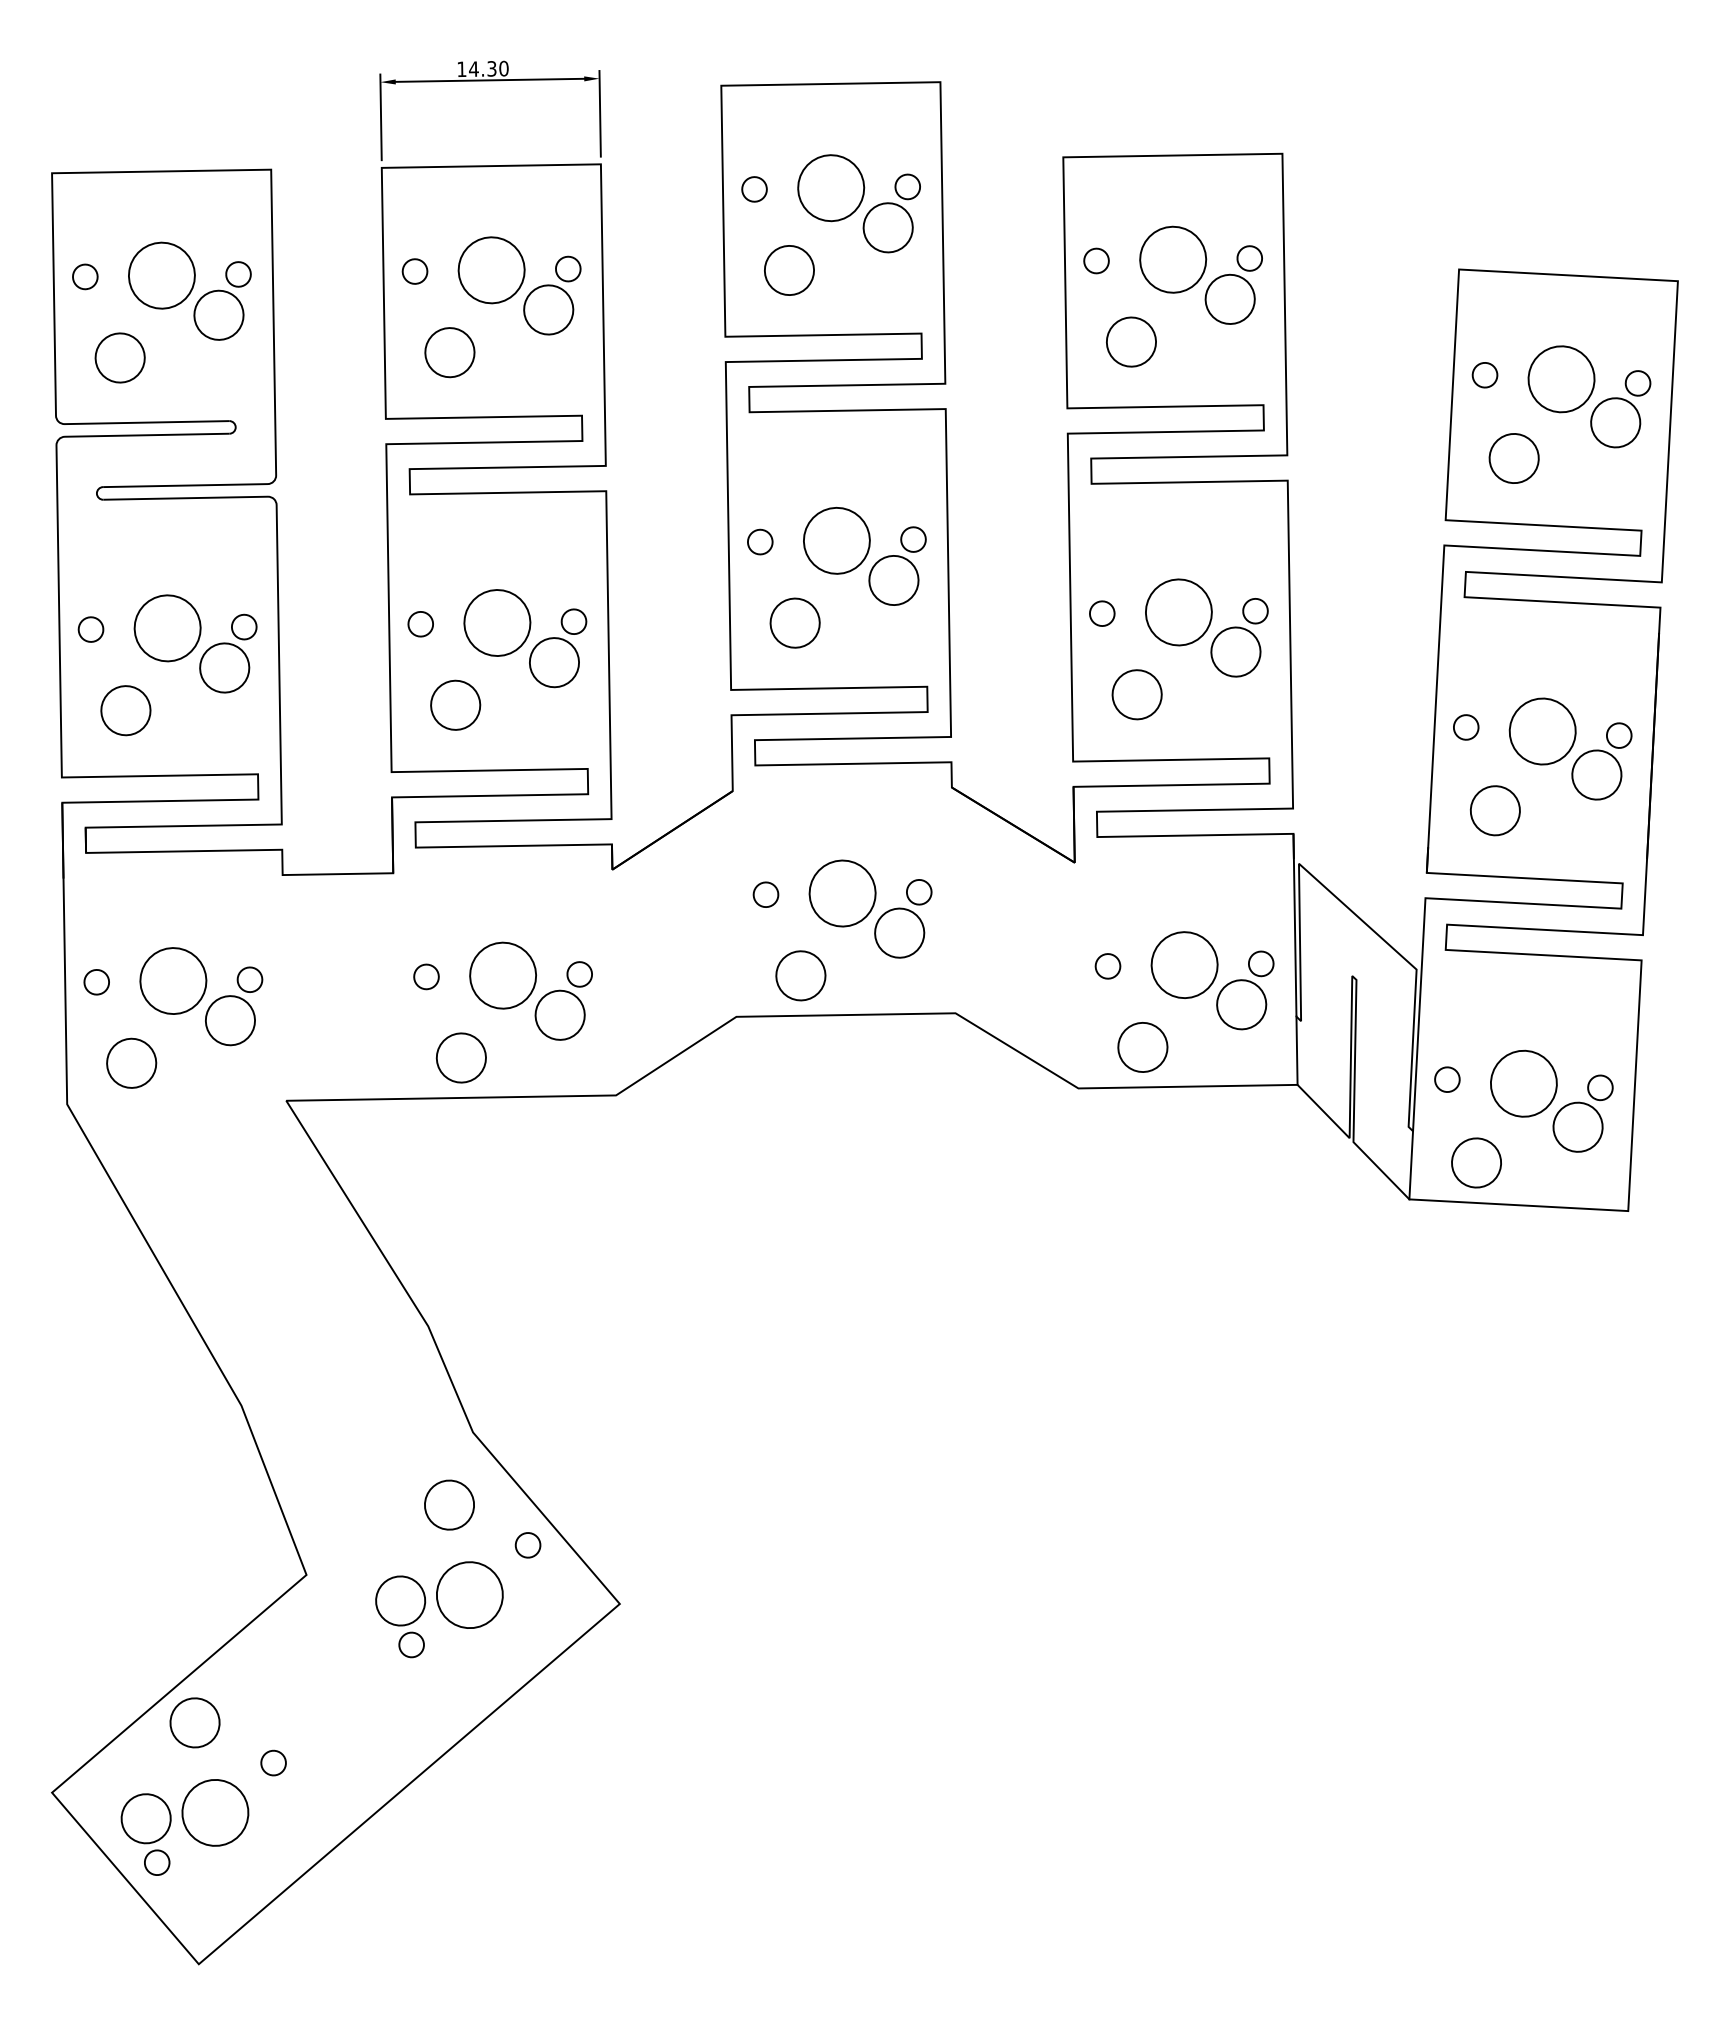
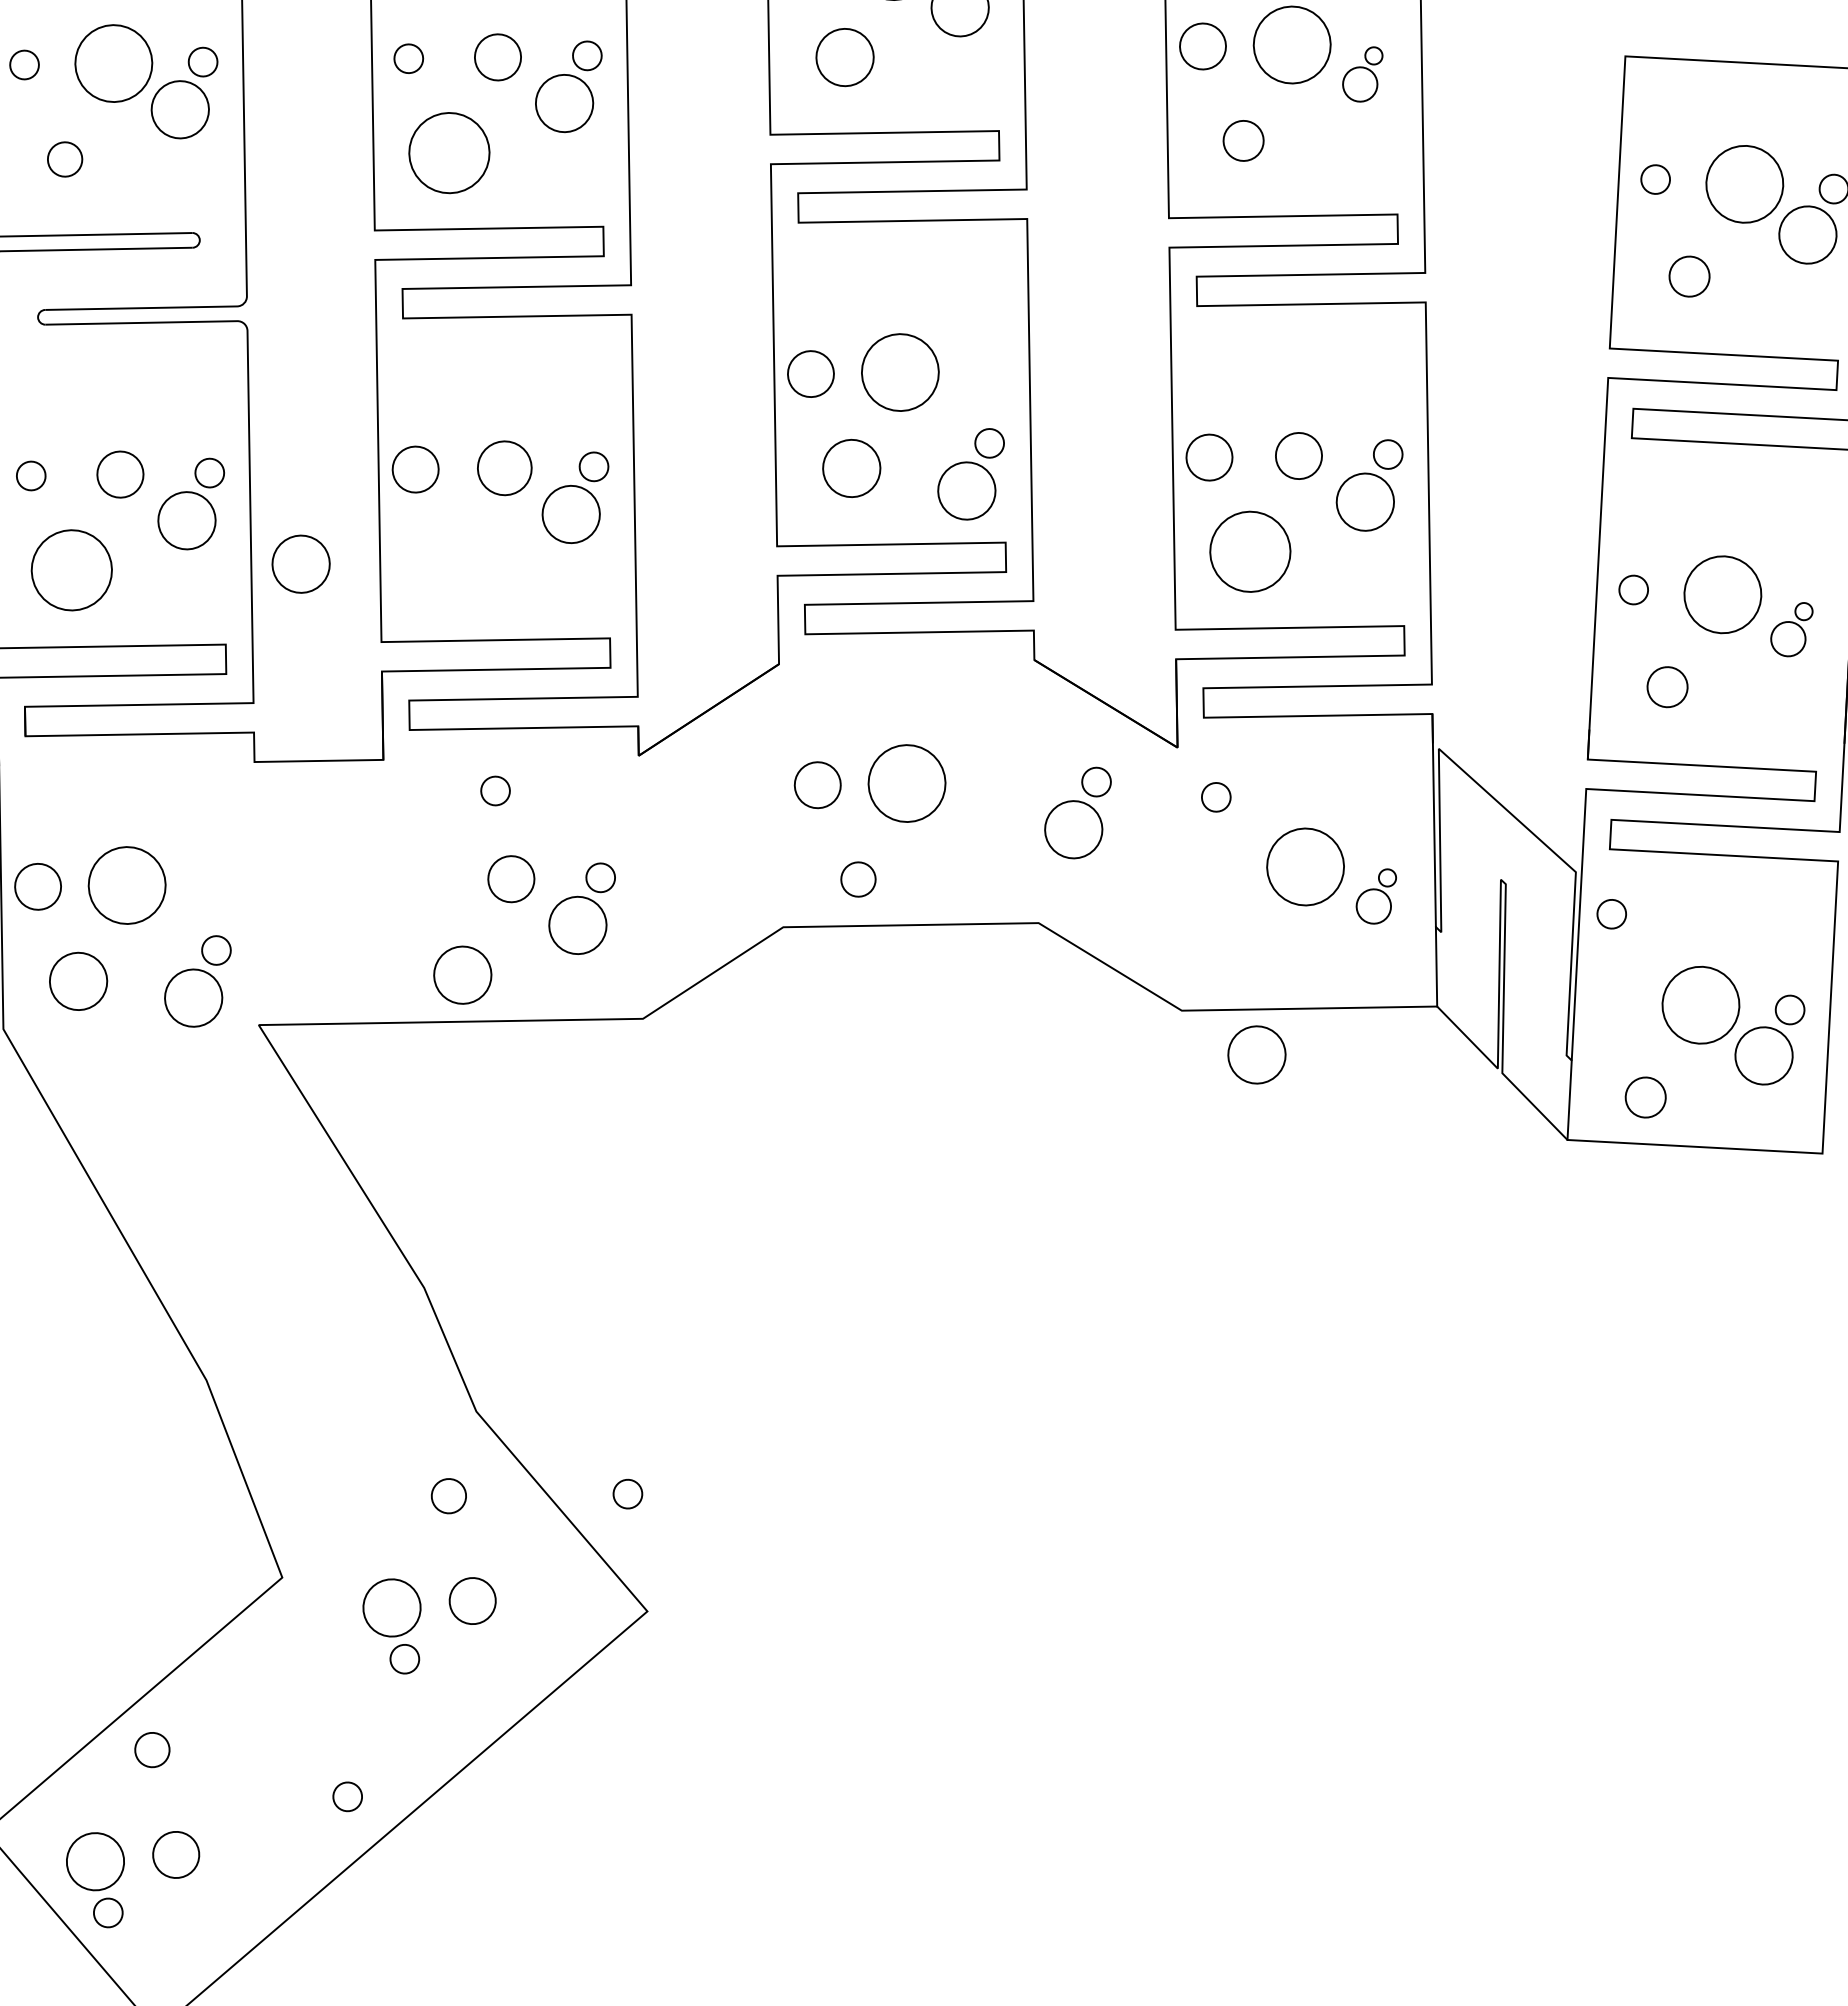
part: (1096, 260) -> (1202, 45), size x1.6
part: (491, 270) -> (497, 57), size x0.6
part: (1233, 284) -> (1362, 73), size x0.6
part: (1131, 341) -> (1243, 140), size x0.7
part: (449, 352) -> (448, 153), size x1.4
part: (119, 357) -> (64, 158), size x0.6
part: (1513, 458) -> (1688, 276), size x0.7
part: (760, 541) -> (811, 373), size x1.6
part: (897, 565) -> (970, 473), moved
part: (1178, 612) -> (1298, 456), size x0.6
part: (1102, 613) -> (1209, 457), size x1.6
part: (497, 622) -> (504, 467), size x0.7
part: (420, 624) -> (415, 470), size x1.6
part: (167, 628) -> (120, 474), size x0.6
part: (1136, 694) -> (1249, 551), size x1.4
part: (455, 704) -> (300, 563), moved
part: (125, 710) -> (71, 570), size x1.4
part: (1601, 761) -> (1791, 629), size x0.6
part: (1494, 810) -> (1666, 686), size x0.7
part: (765, 894) -> (817, 784), size x1.6
part: (903, 918) -> (1078, 812), moved
part: (1107, 966) -> (1215, 797), moved
part: (502, 975) -> (510, 879), size x0.6
part: (800, 975) -> (857, 879), size x0.6
part: (426, 976) -> (495, 790), moved
part: (96, 982) -> (37, 887), size x1.6
part: (1245, 990) -> (1376, 896), size x0.6
part: (234, 1006) -> (198, 981), moved
part: (1142, 1047) -> (1256, 1055), moved
part: (1447, 1079) -> (1611, 914), moved
part: (1476, 1162) -> (1645, 1096), size x0.7
part: (449, 1504) -> (448, 1495), size x0.6
part: (527, 1545) -> (627, 1494), moved
part: (469, 1594) -> (472, 1600), size x0.6
part: (194, 1722) -> (151, 1749), size x0.6
part: (273, 1762) -> (347, 1796), moved
part: (215, 1812) -> (176, 1854), size x0.6

